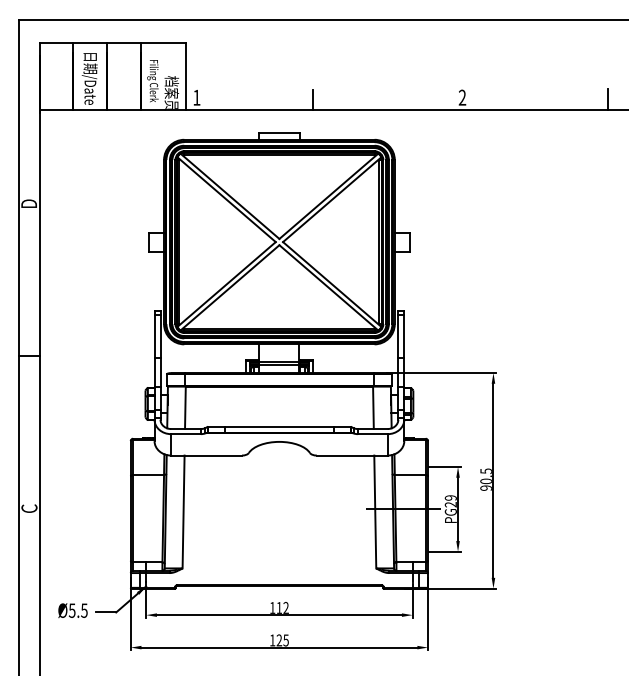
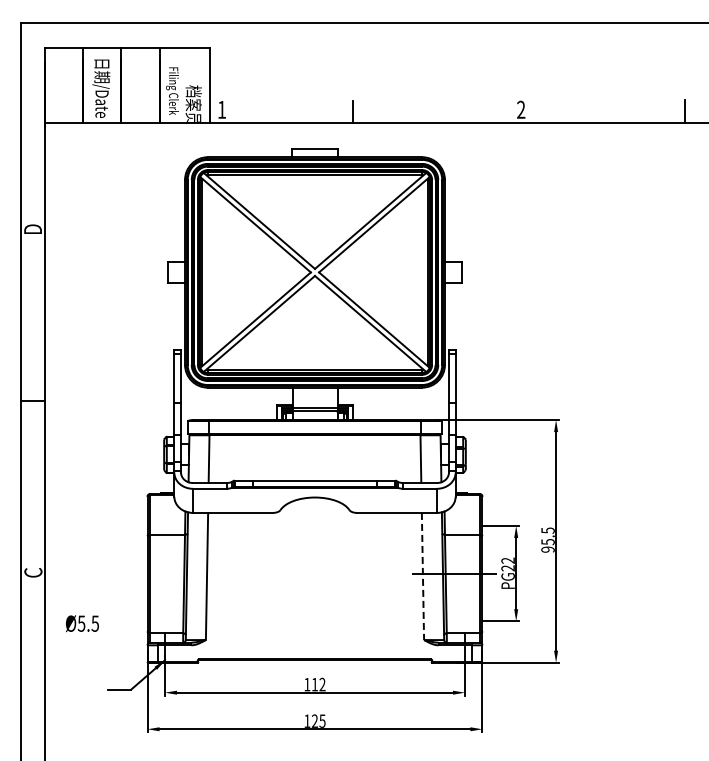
text: (485, 481) -> (547, 542), 90.5 -> 95.5
text: (451, 497) -> (508, 560), PG29 -> PG22
line: (374, 511) -> (422, 576), solid -> dashed
text: (73, 610) -> (82, 623), moved

